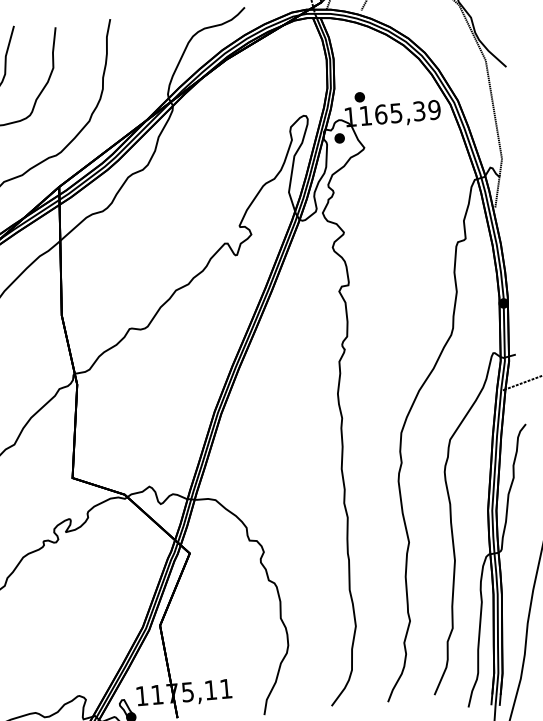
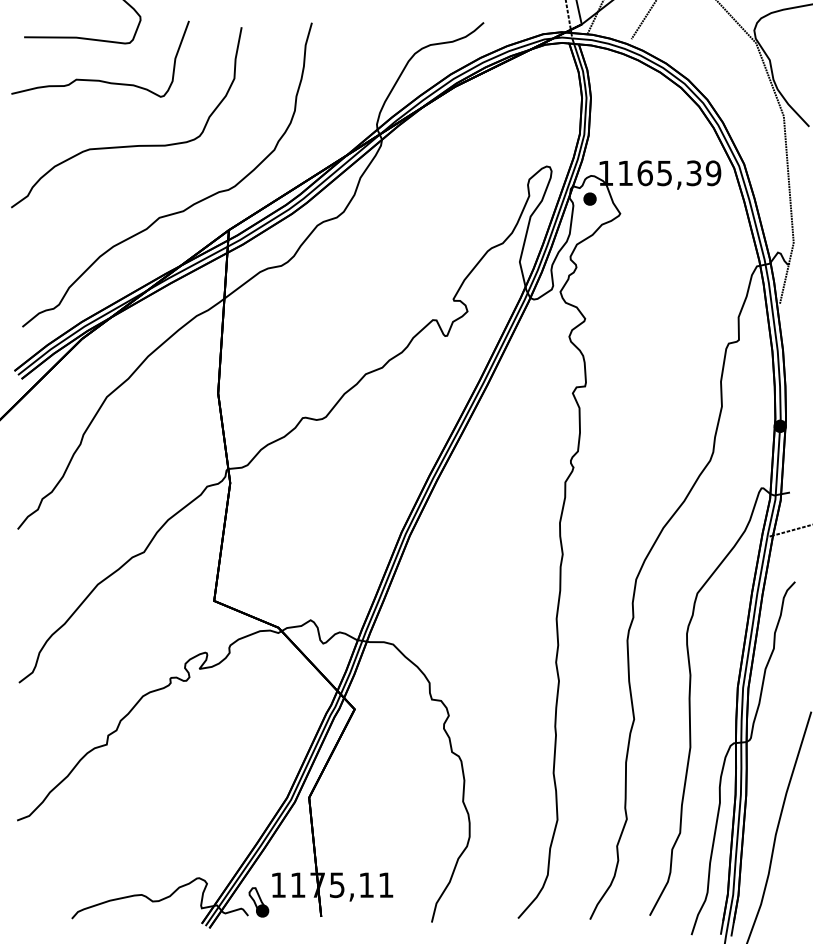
part: (359, 96) -> (619, 148), removed

